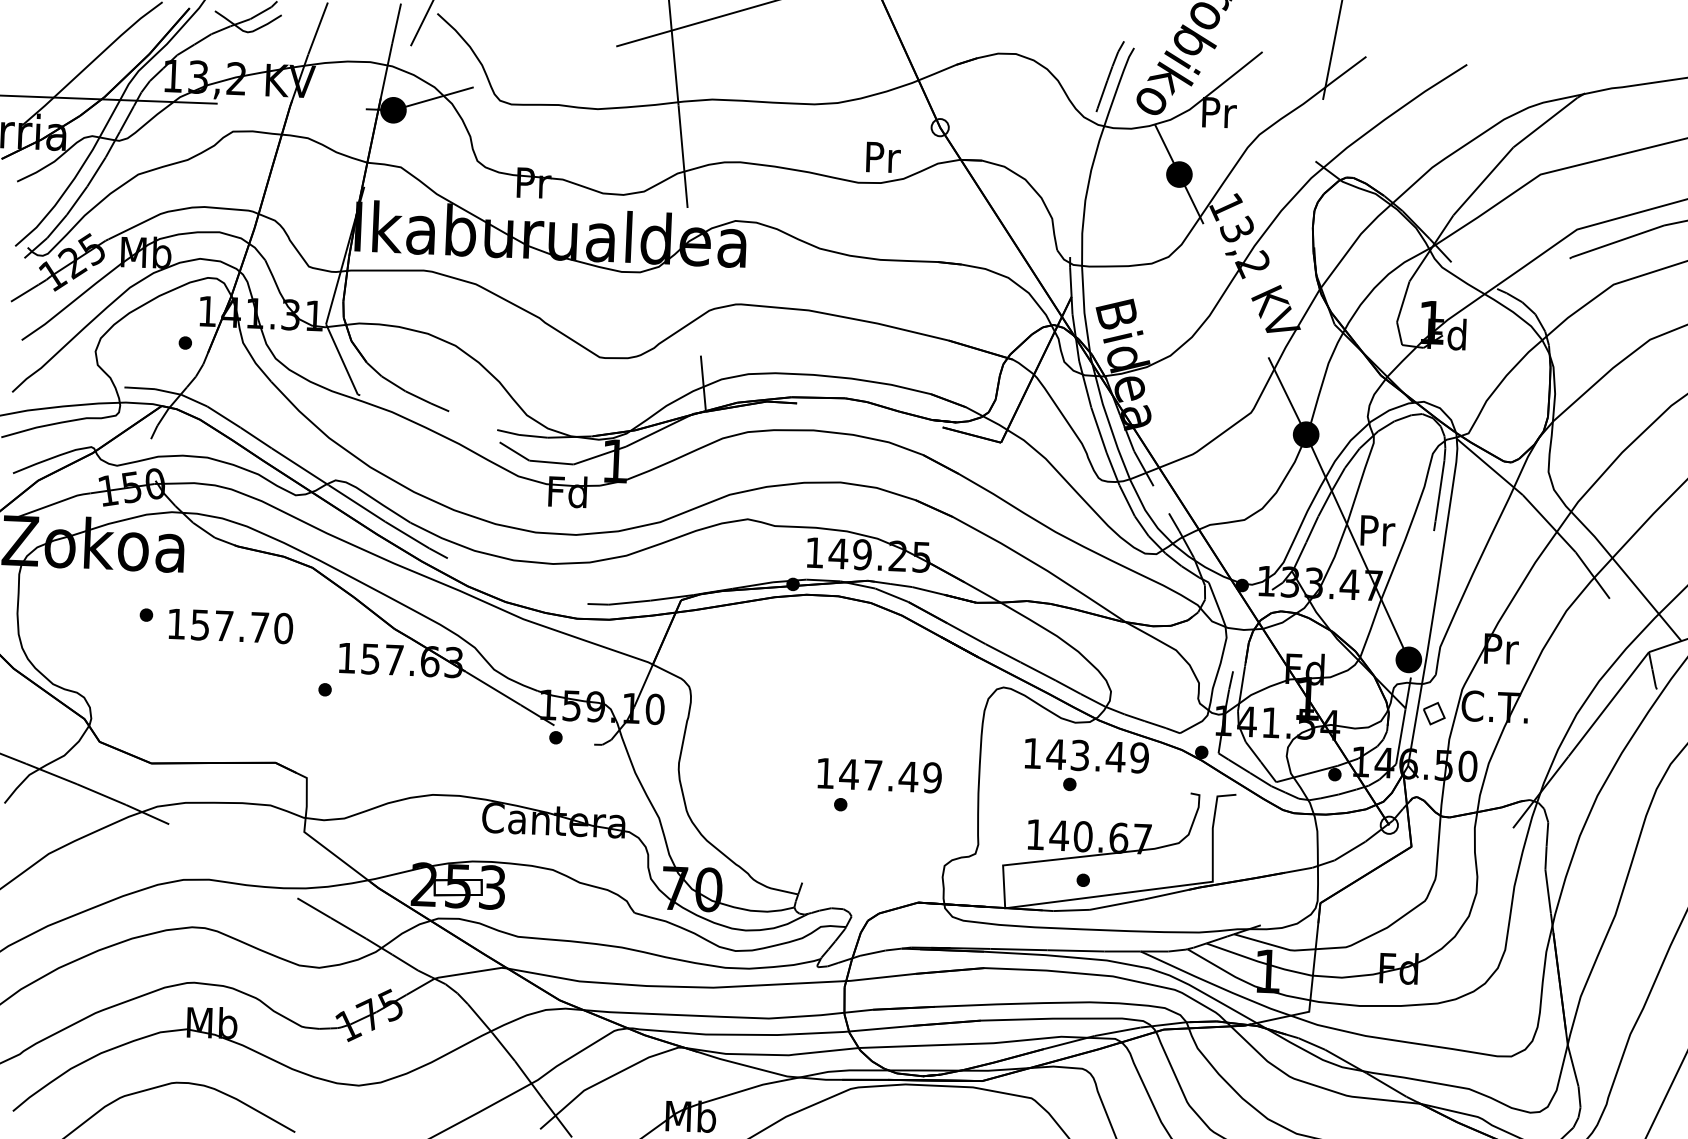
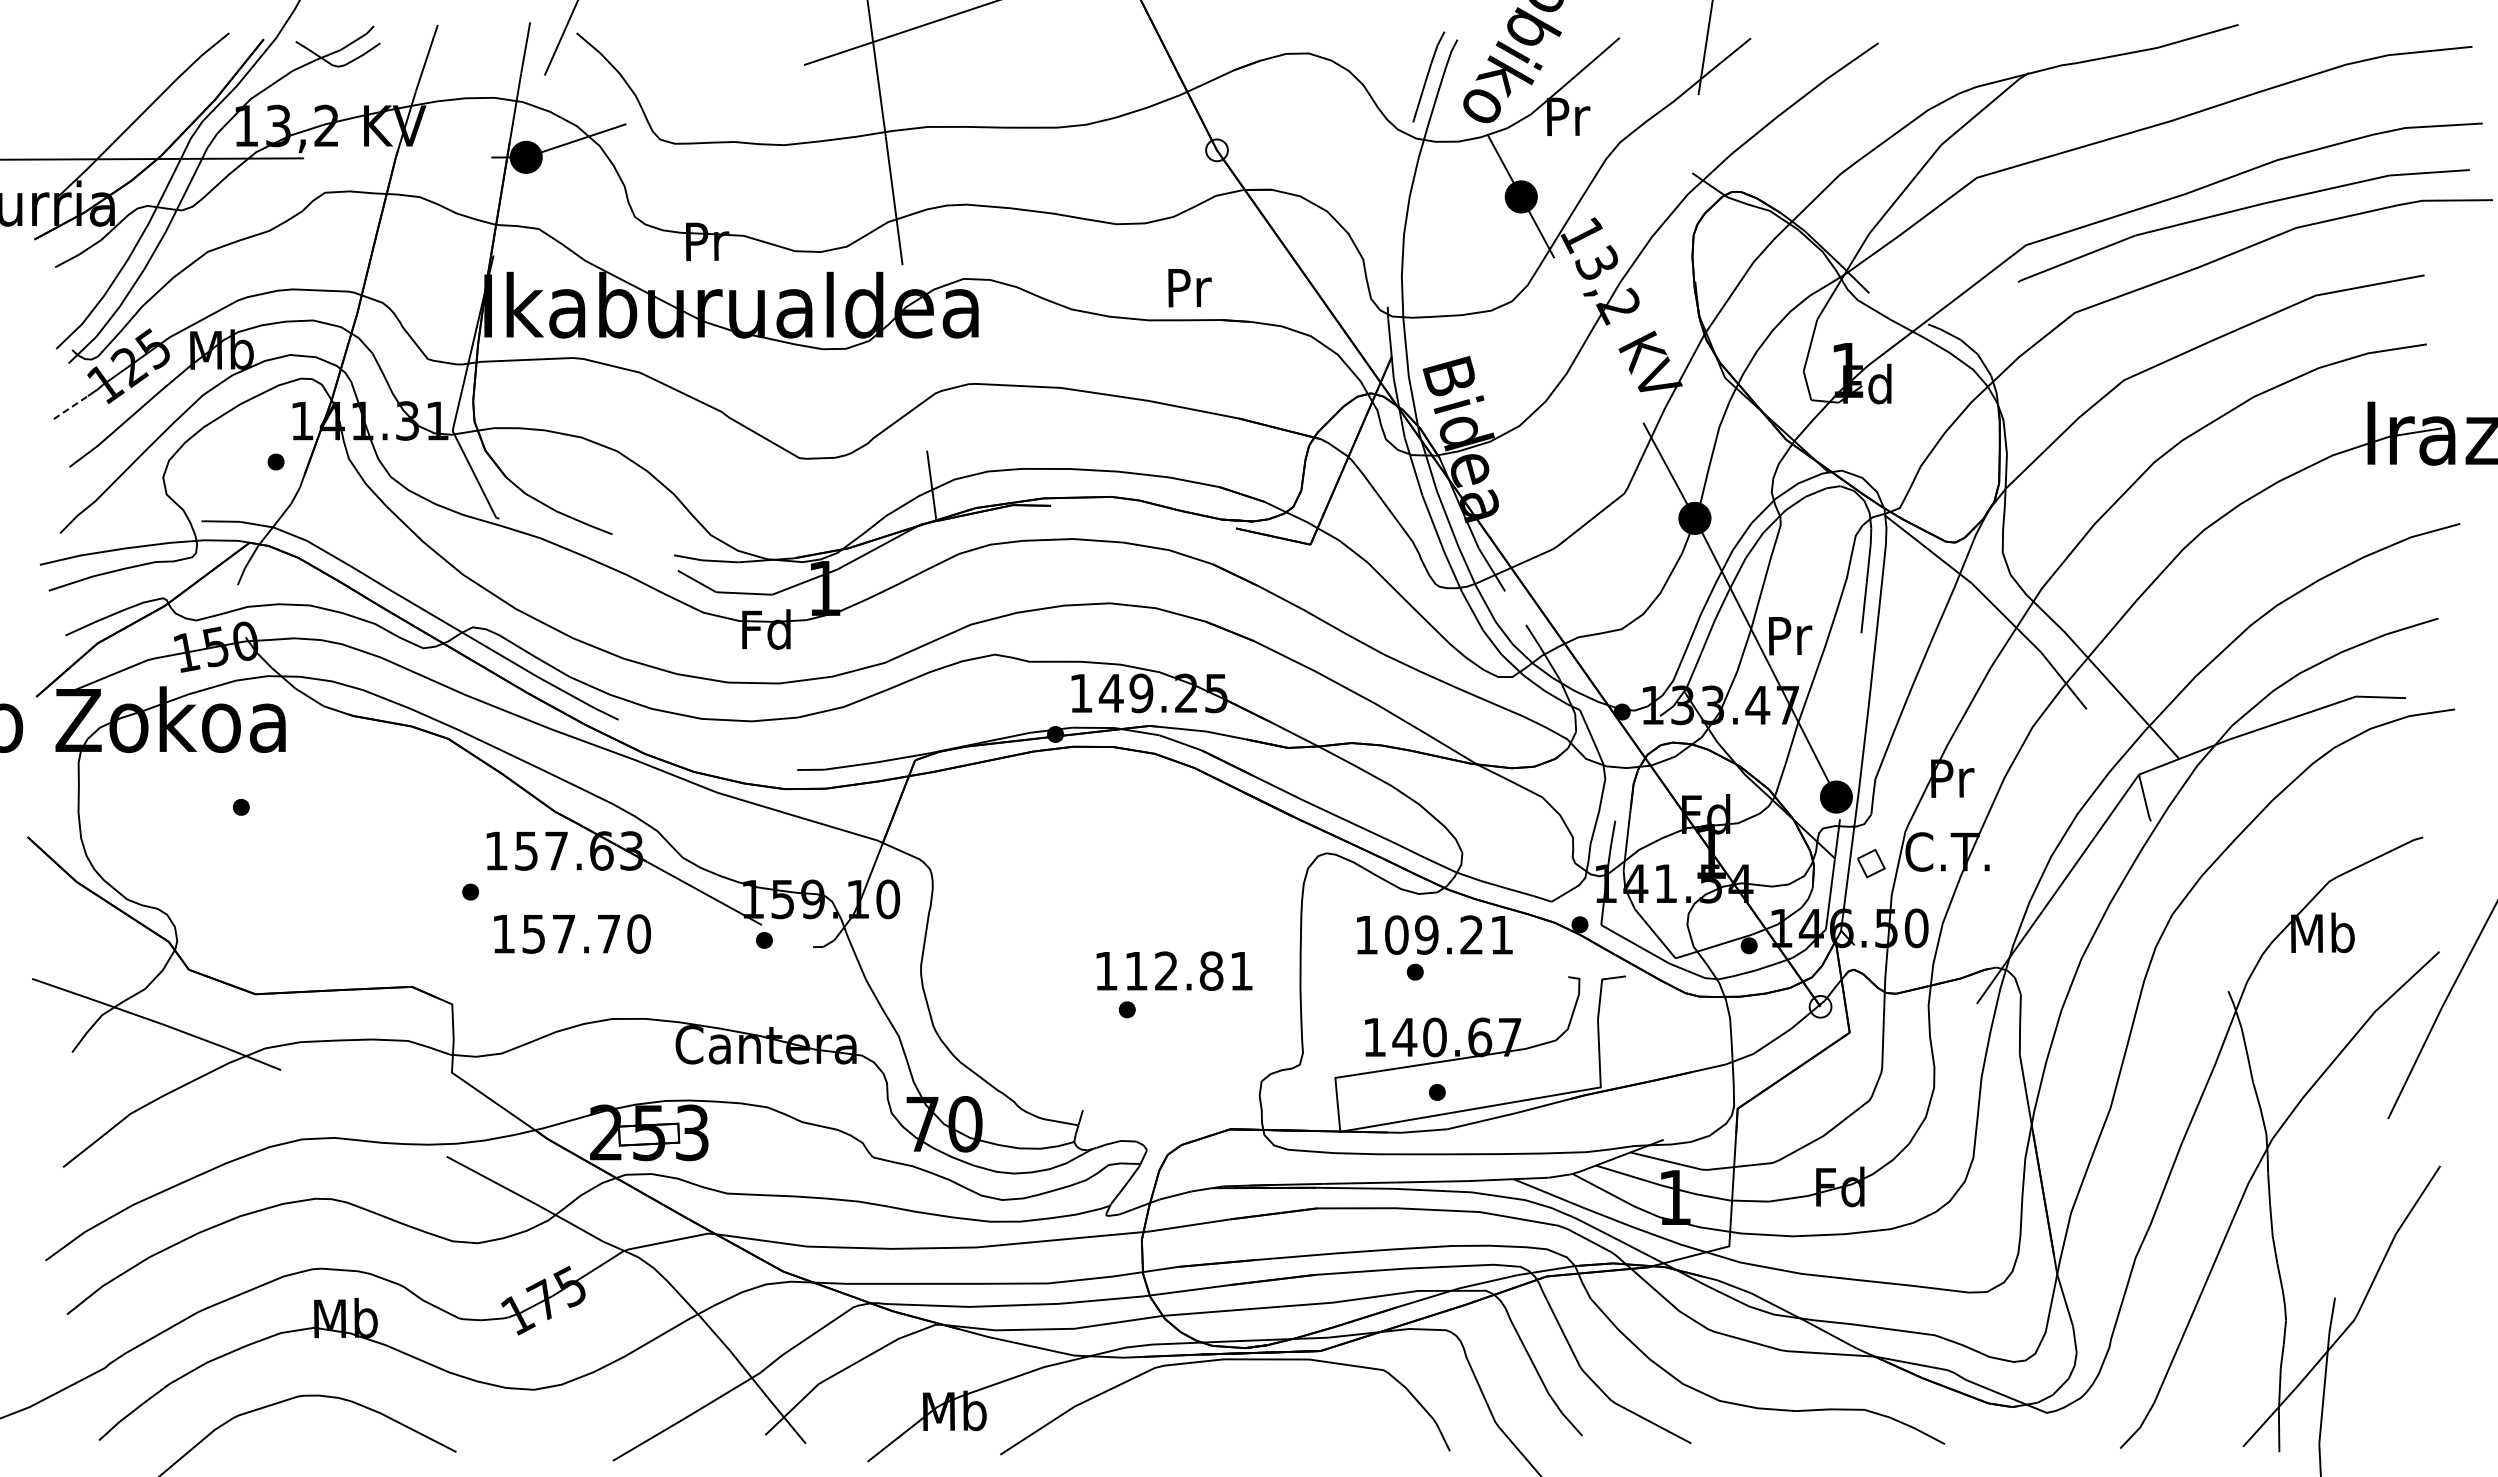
text: (883, 157) -> (1189, 288), moved
line: (24, 293) -> (70, 407), solid -> dashed
text: (230, 625) -> (572, 933), moved
text: (1097, 755) -> (1448, 934), 143.49 -> 109.21
text: (890, 775) -> (1188, 970), 147.49 -> 112.81

